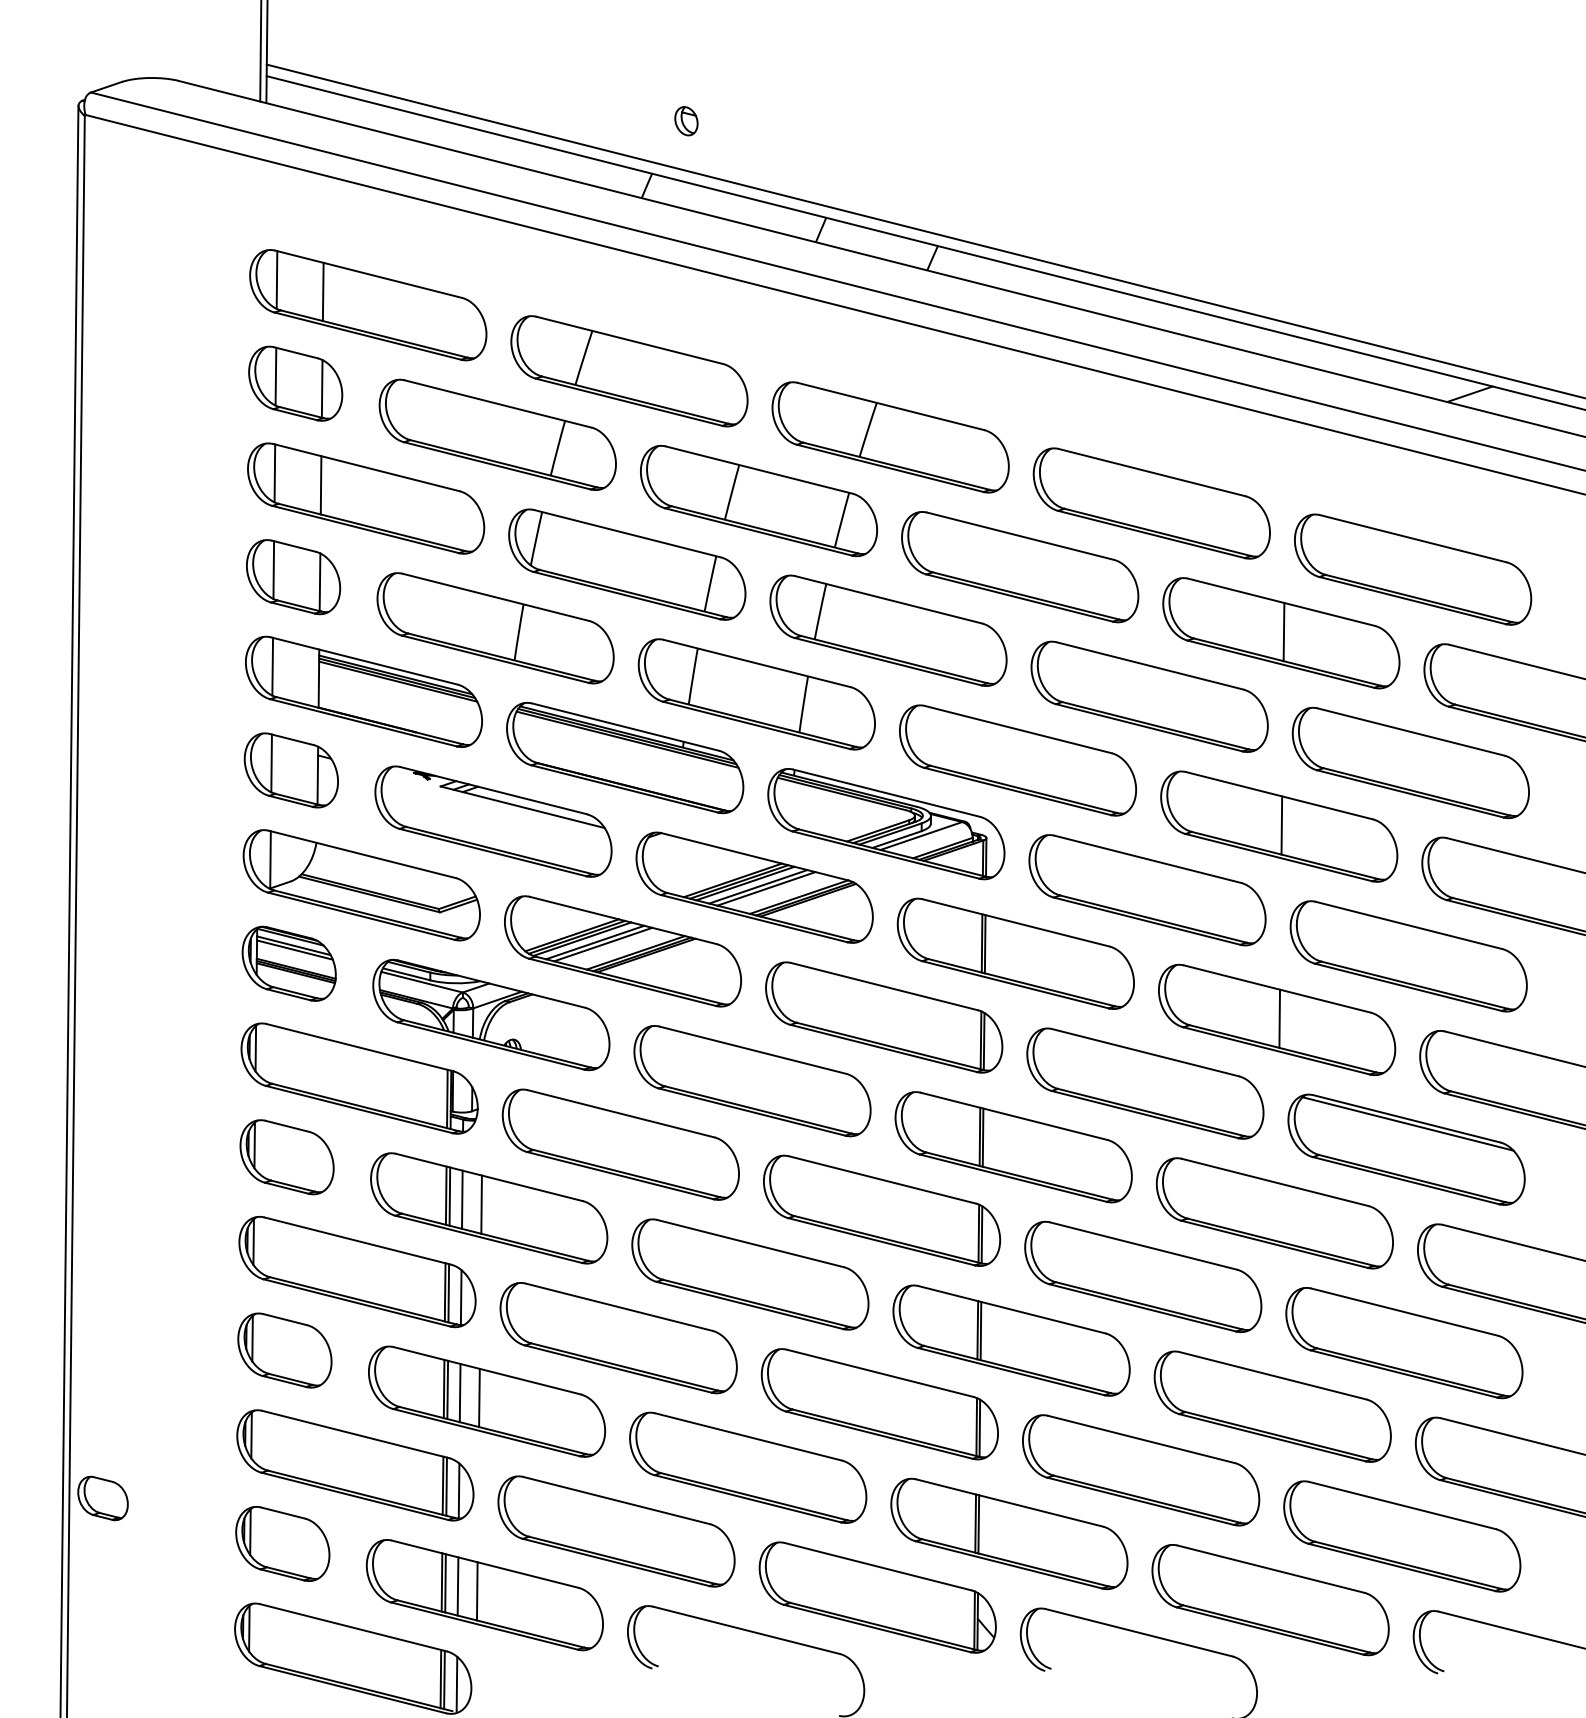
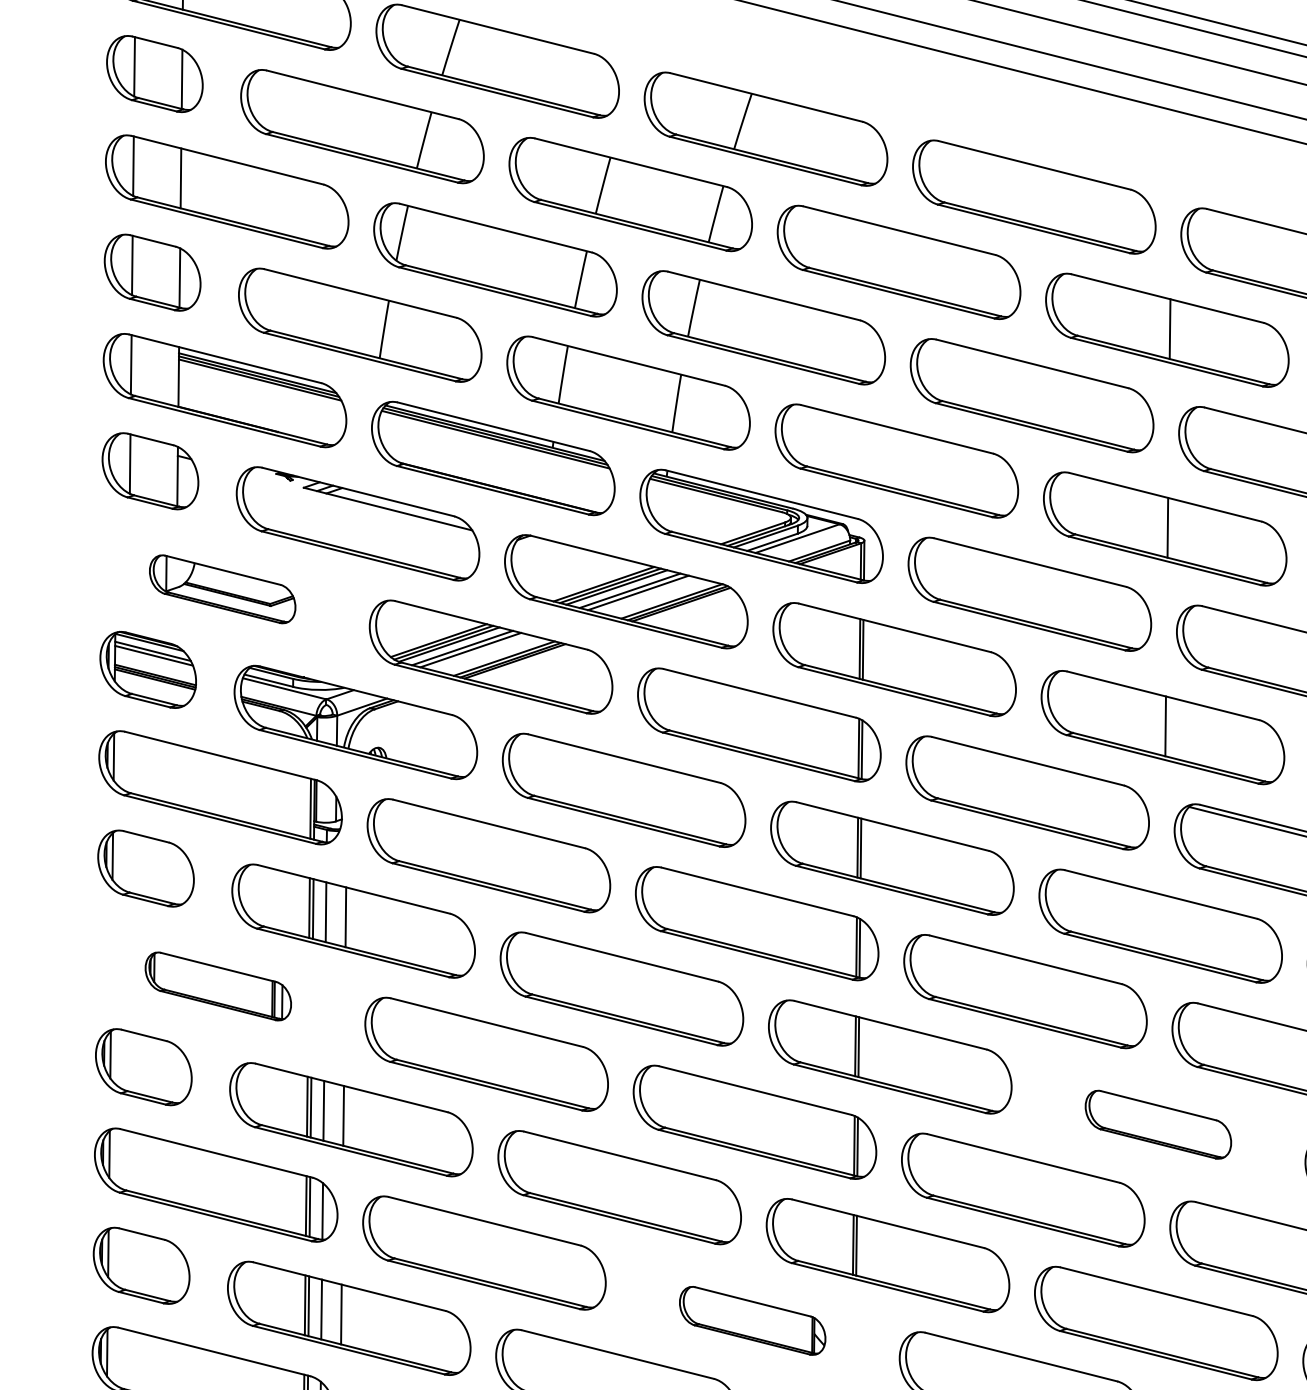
part: (361, 885) -> (222, 589), size x0.6
part: (357, 1271) -> (218, 985), size x0.6
part: (1272, 1406) -> (1158, 1124), size x0.6
part: (877, 1597) -> (752, 1320), size x0.6

